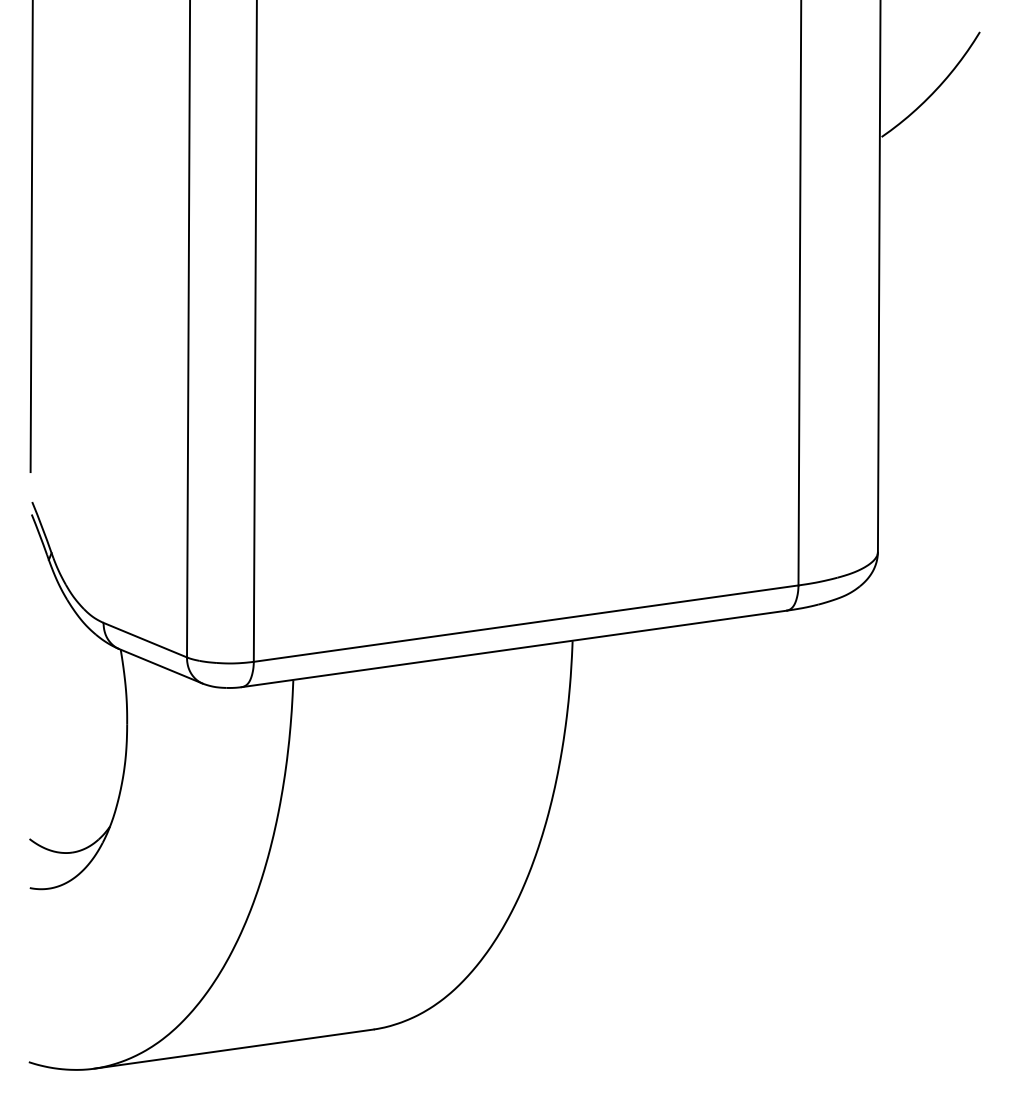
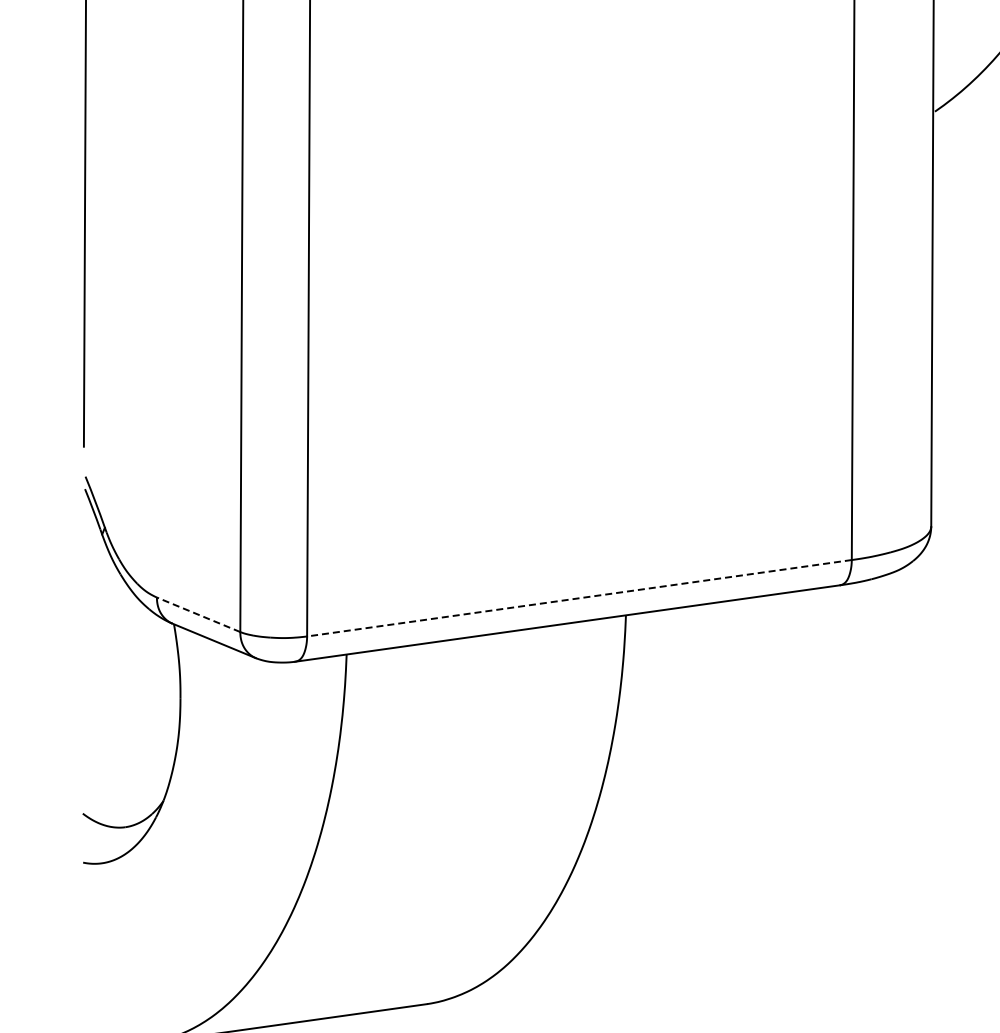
line: (525, 623) -> (578, 598), solid -> dashed
line: (144, 639) -> (197, 614), solid -> dashed

